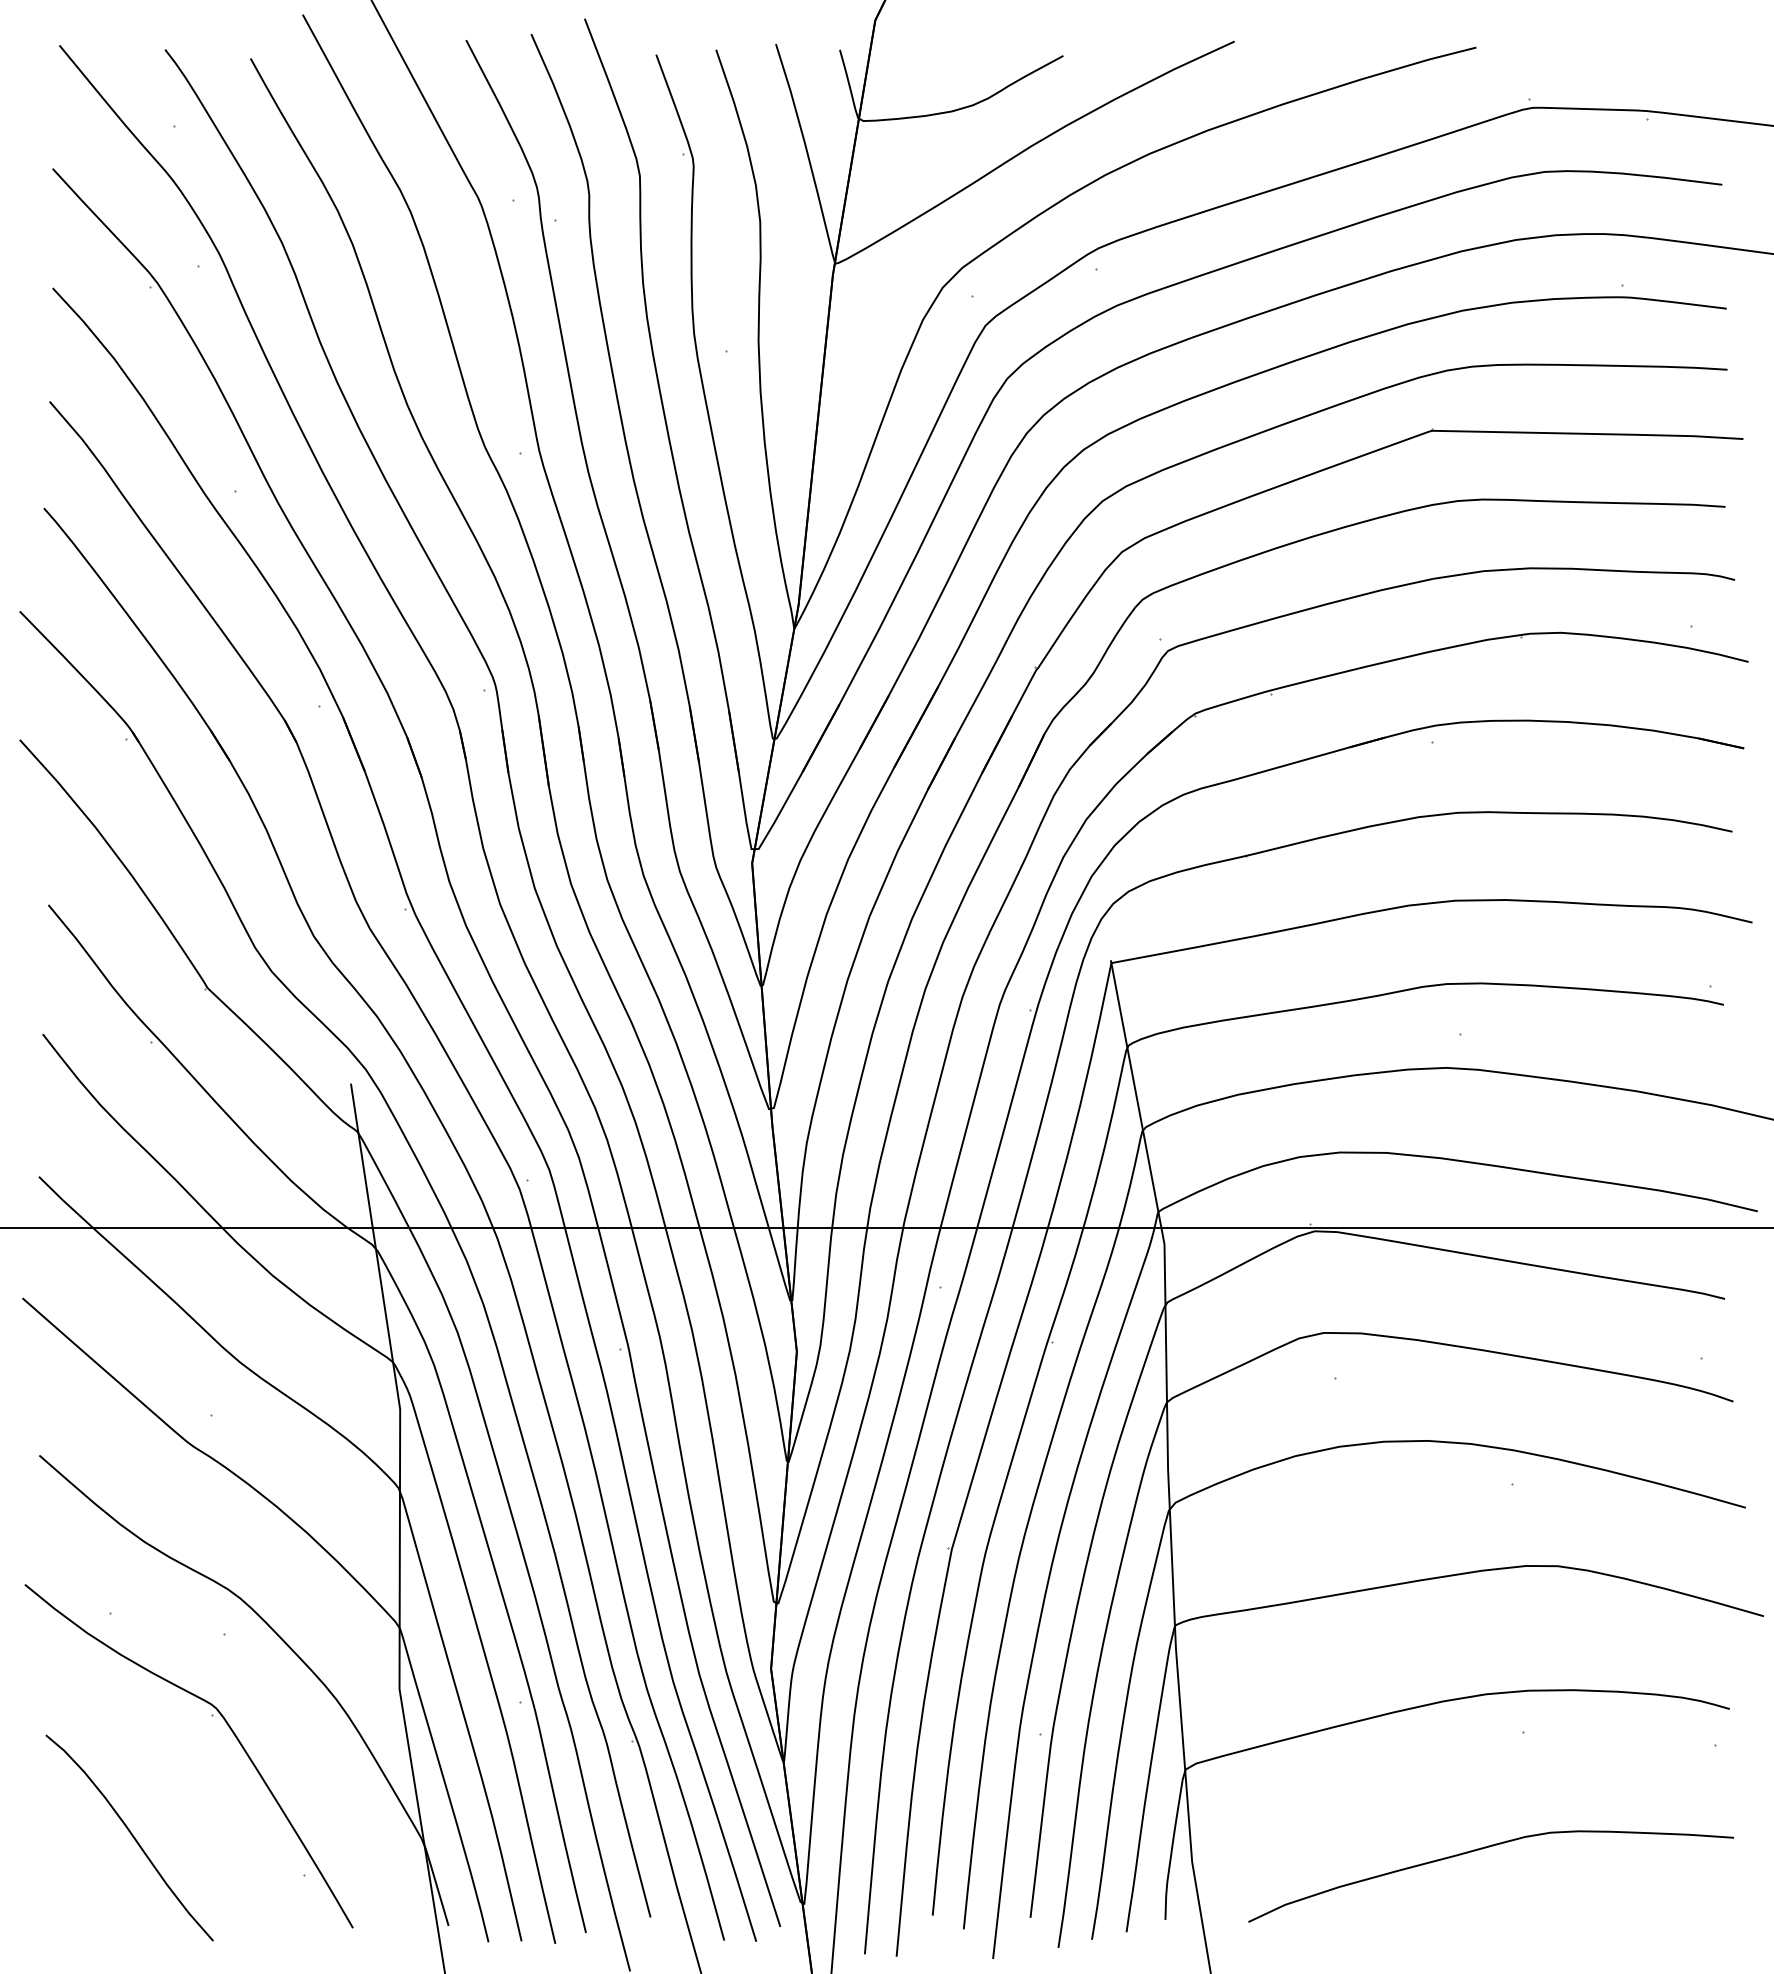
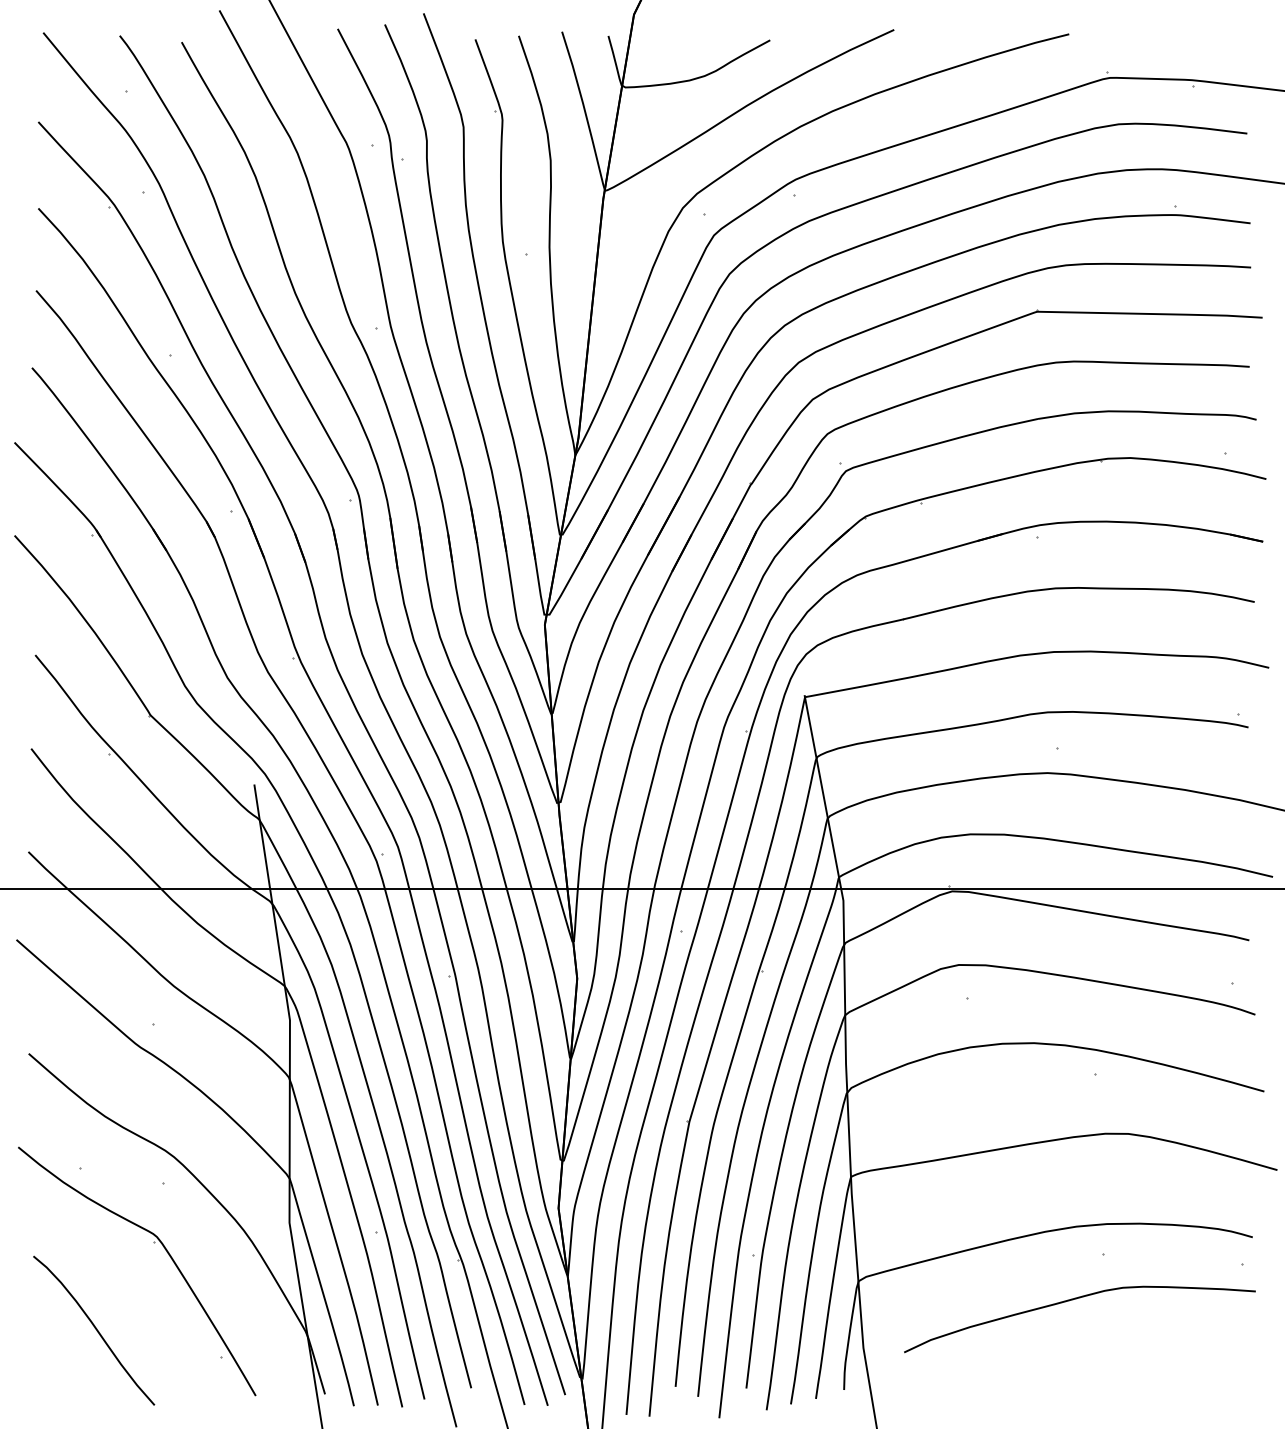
curve: (1482, 1849) -> (1073, 1299), moved

